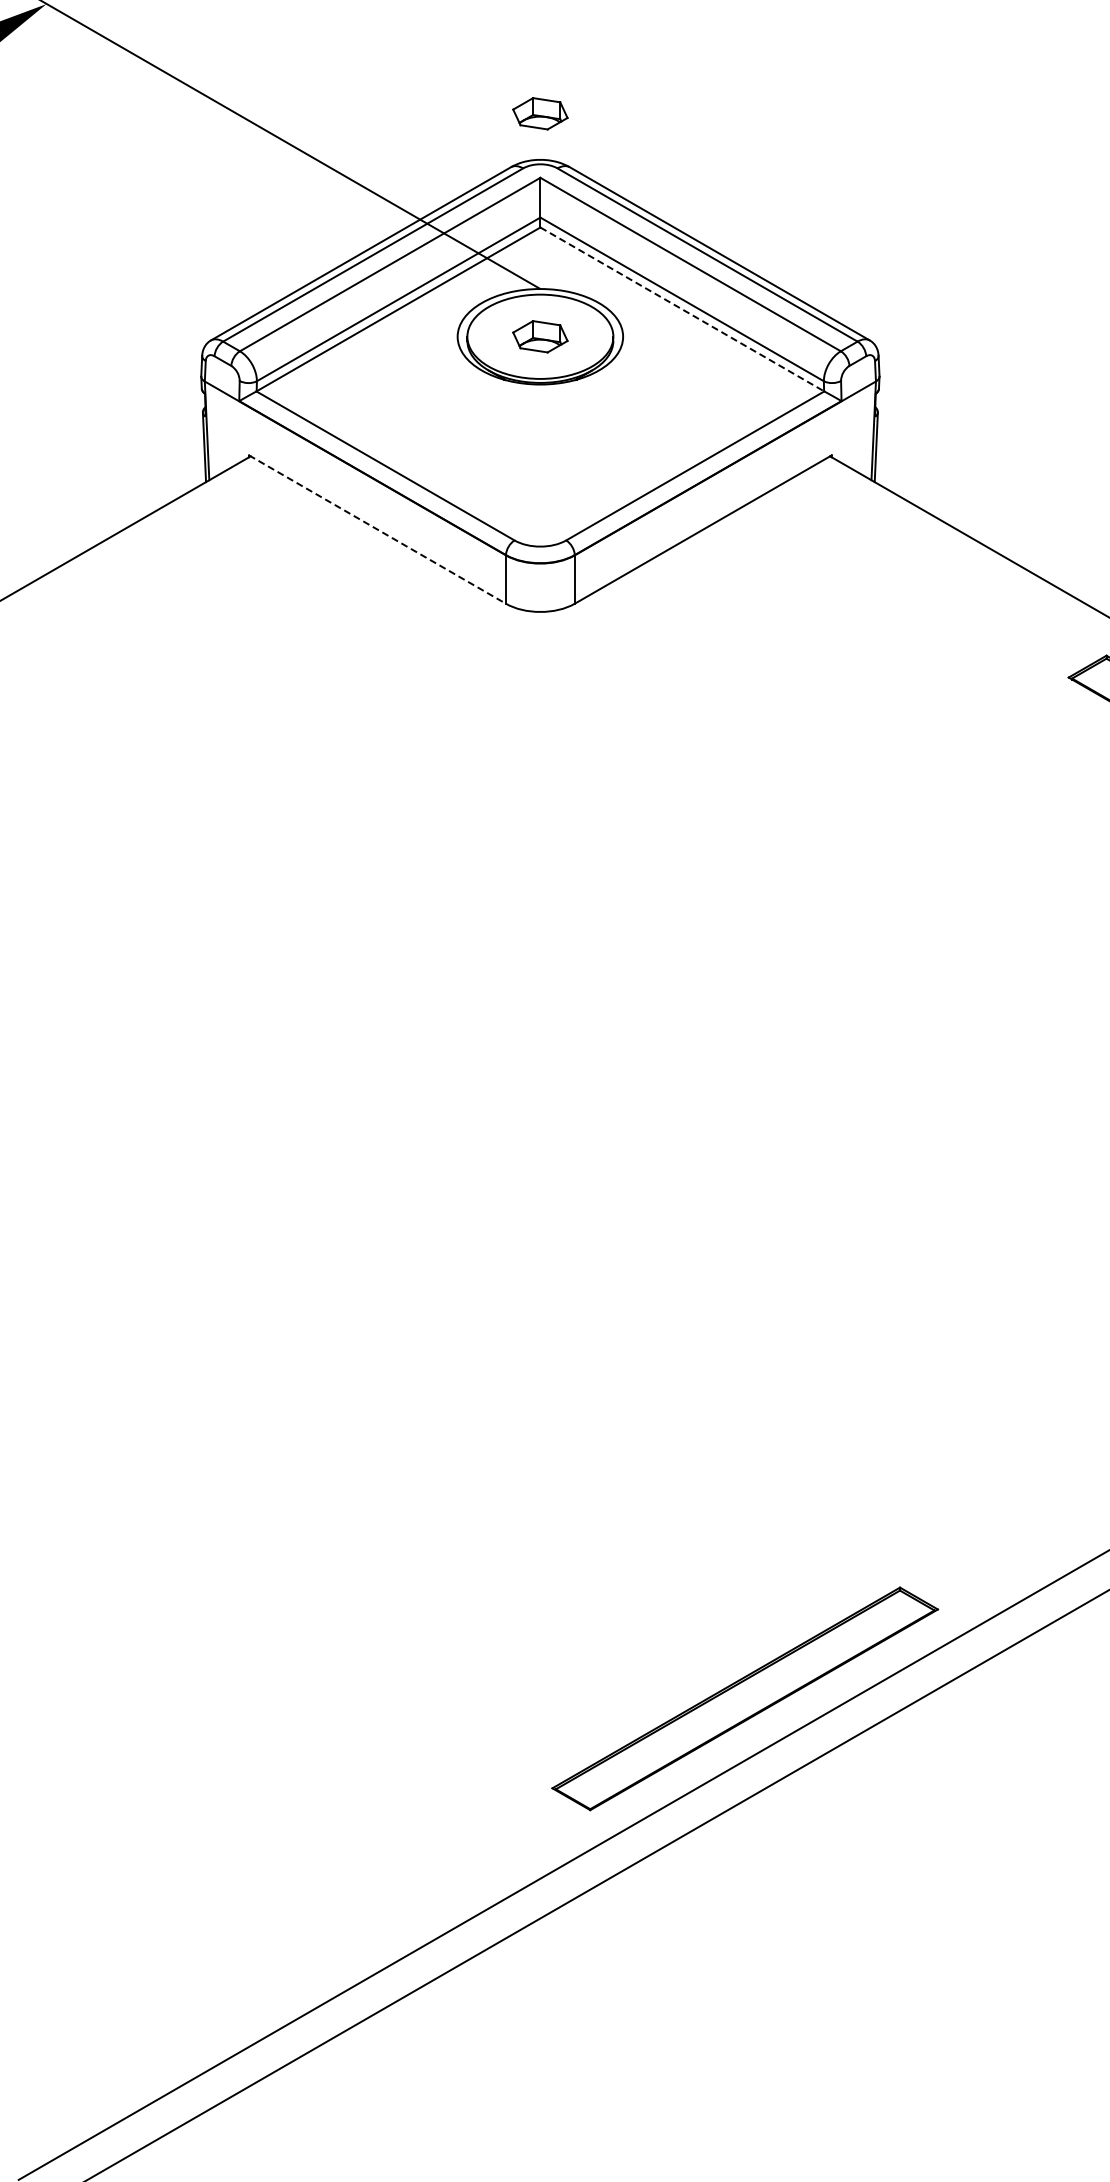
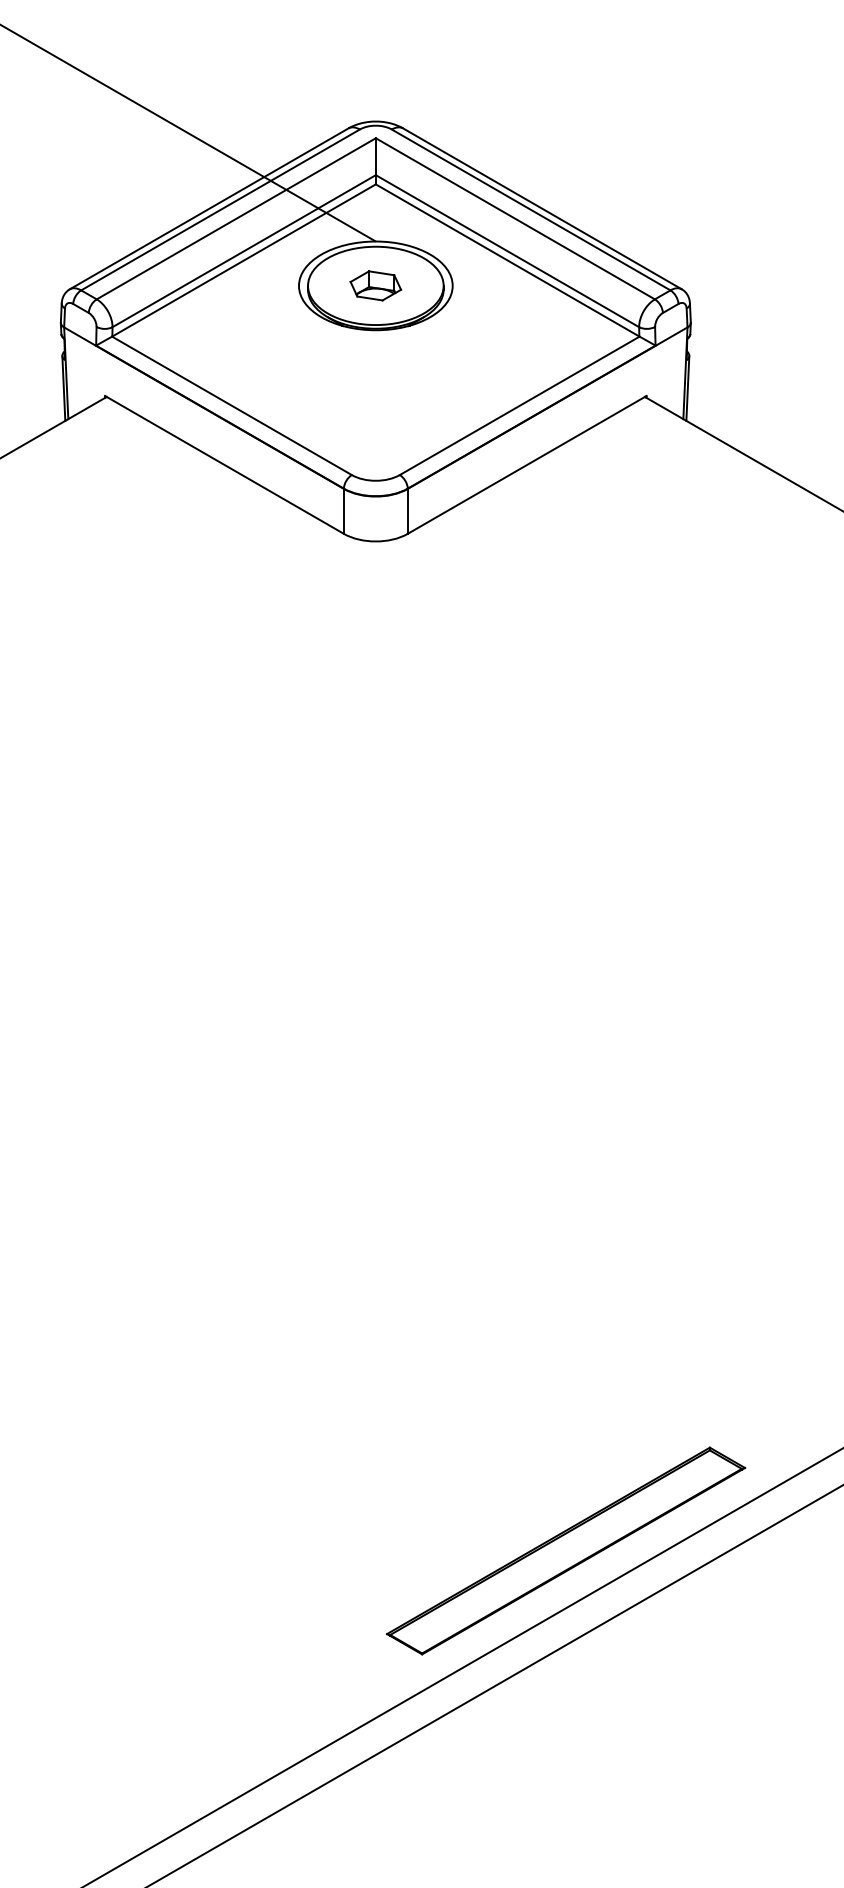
part: (540, 113) -> (375, 78), removed
line: (682, 309) -> (507, 260), dashed -> solid
line: (377, 529) -> (224, 464), dashed -> solid

